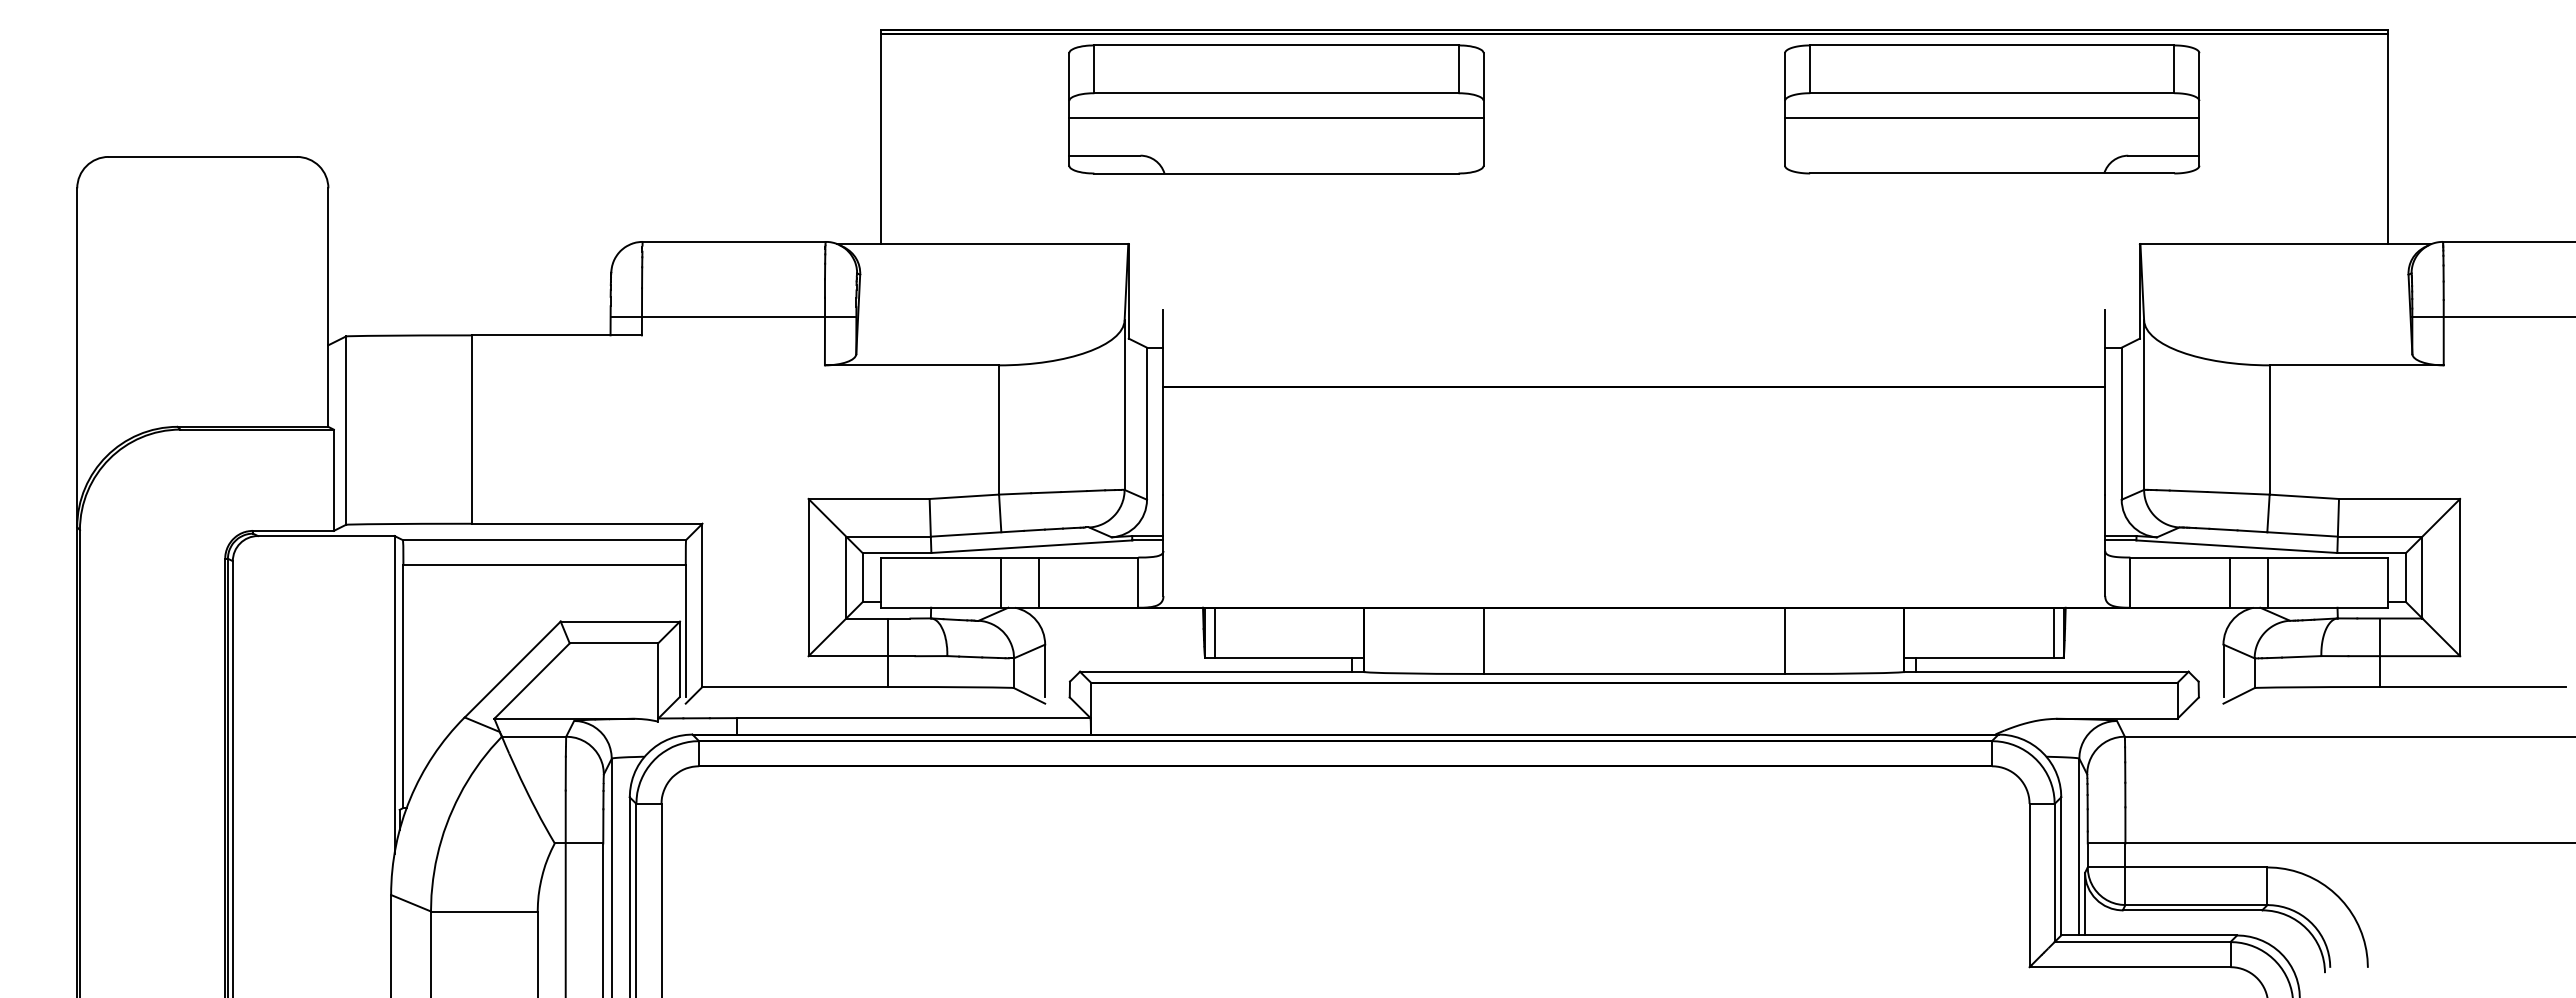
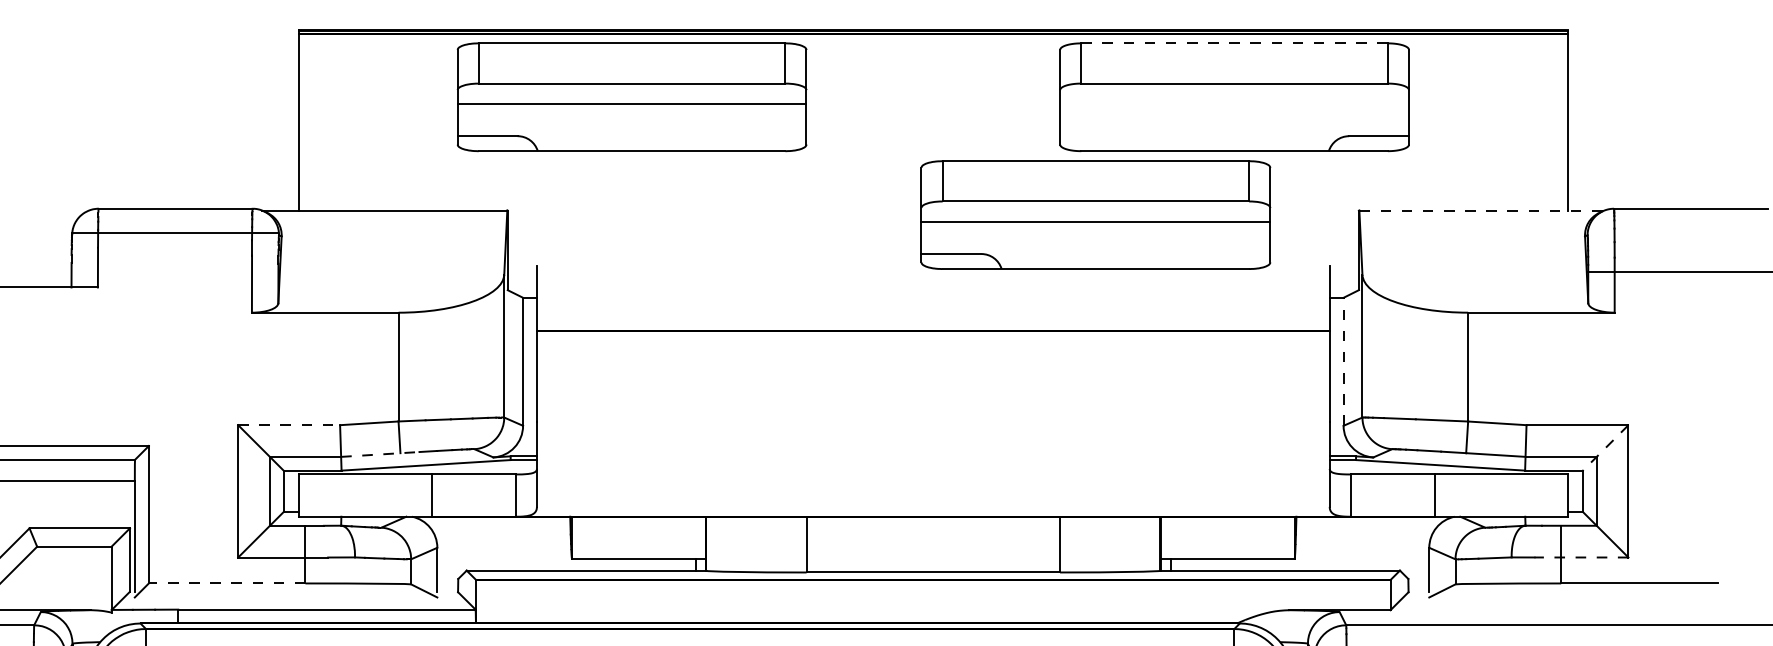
line: (1992, 45) -> (1234, 43), solid -> dashed
line: (1992, 118) -> (1234, 104), removed
line: (2286, 244) -> (1482, 210), solid -> dashed
part: (1827, 249) -> (1095, 215), added
line: (733, 317) -> (175, 232), moved
line: (2121, 423) -> (1343, 361), solid -> dashed
line: (869, 498) -> (289, 424), solid -> dashed
line: (2432, 526) -> (1605, 448), solid -> dashed
line: (977, 533) -> (380, 454), solid -> dashed
line: (1000, 582) -> (399, 495), removed
line: (2267, 582) -> (1466, 495), removed
line: (1215, 632) -> (580, 537), removed
line: (2053, 632) -> (1286, 537), removed
line: (2404, 656) -> (1581, 557), solid -> dashed
line: (795, 686) -> (227, 583), solid -> dashed

